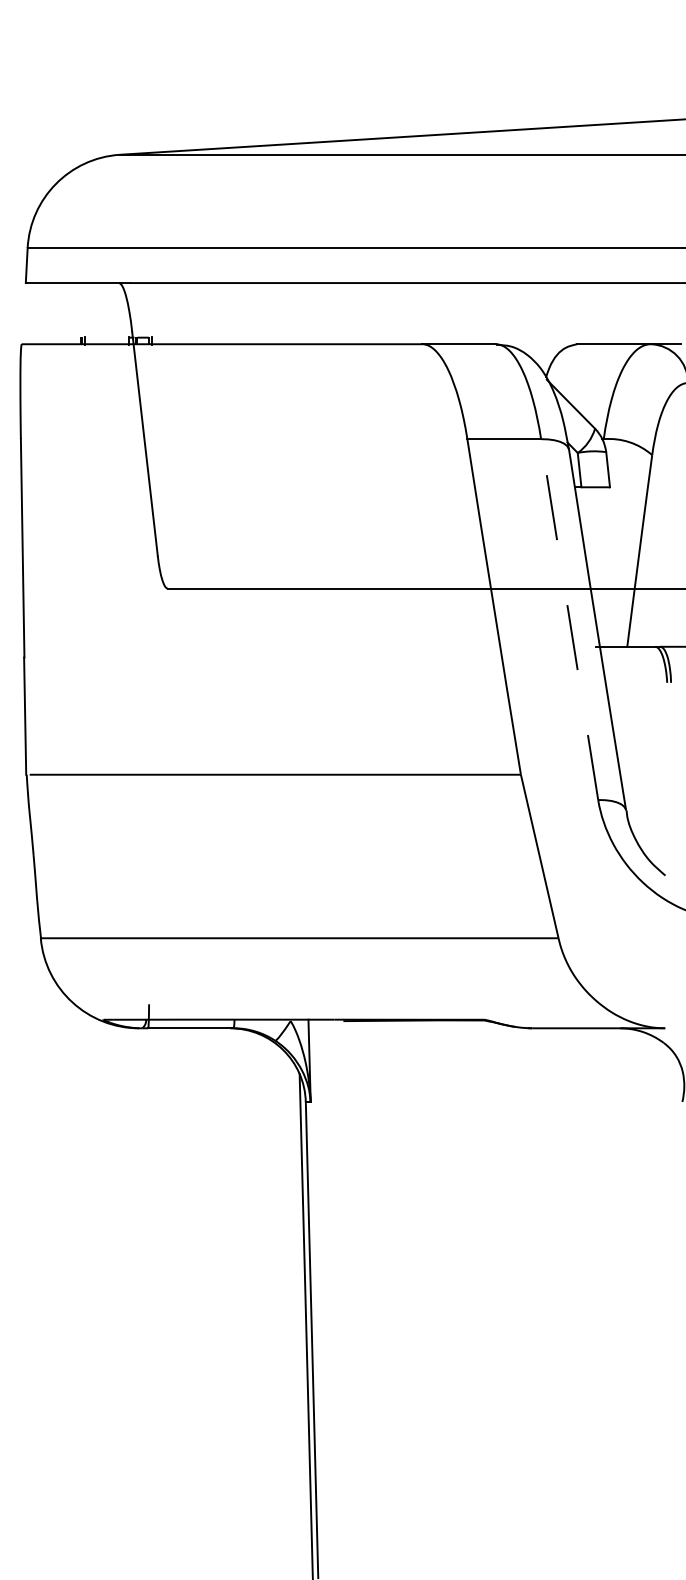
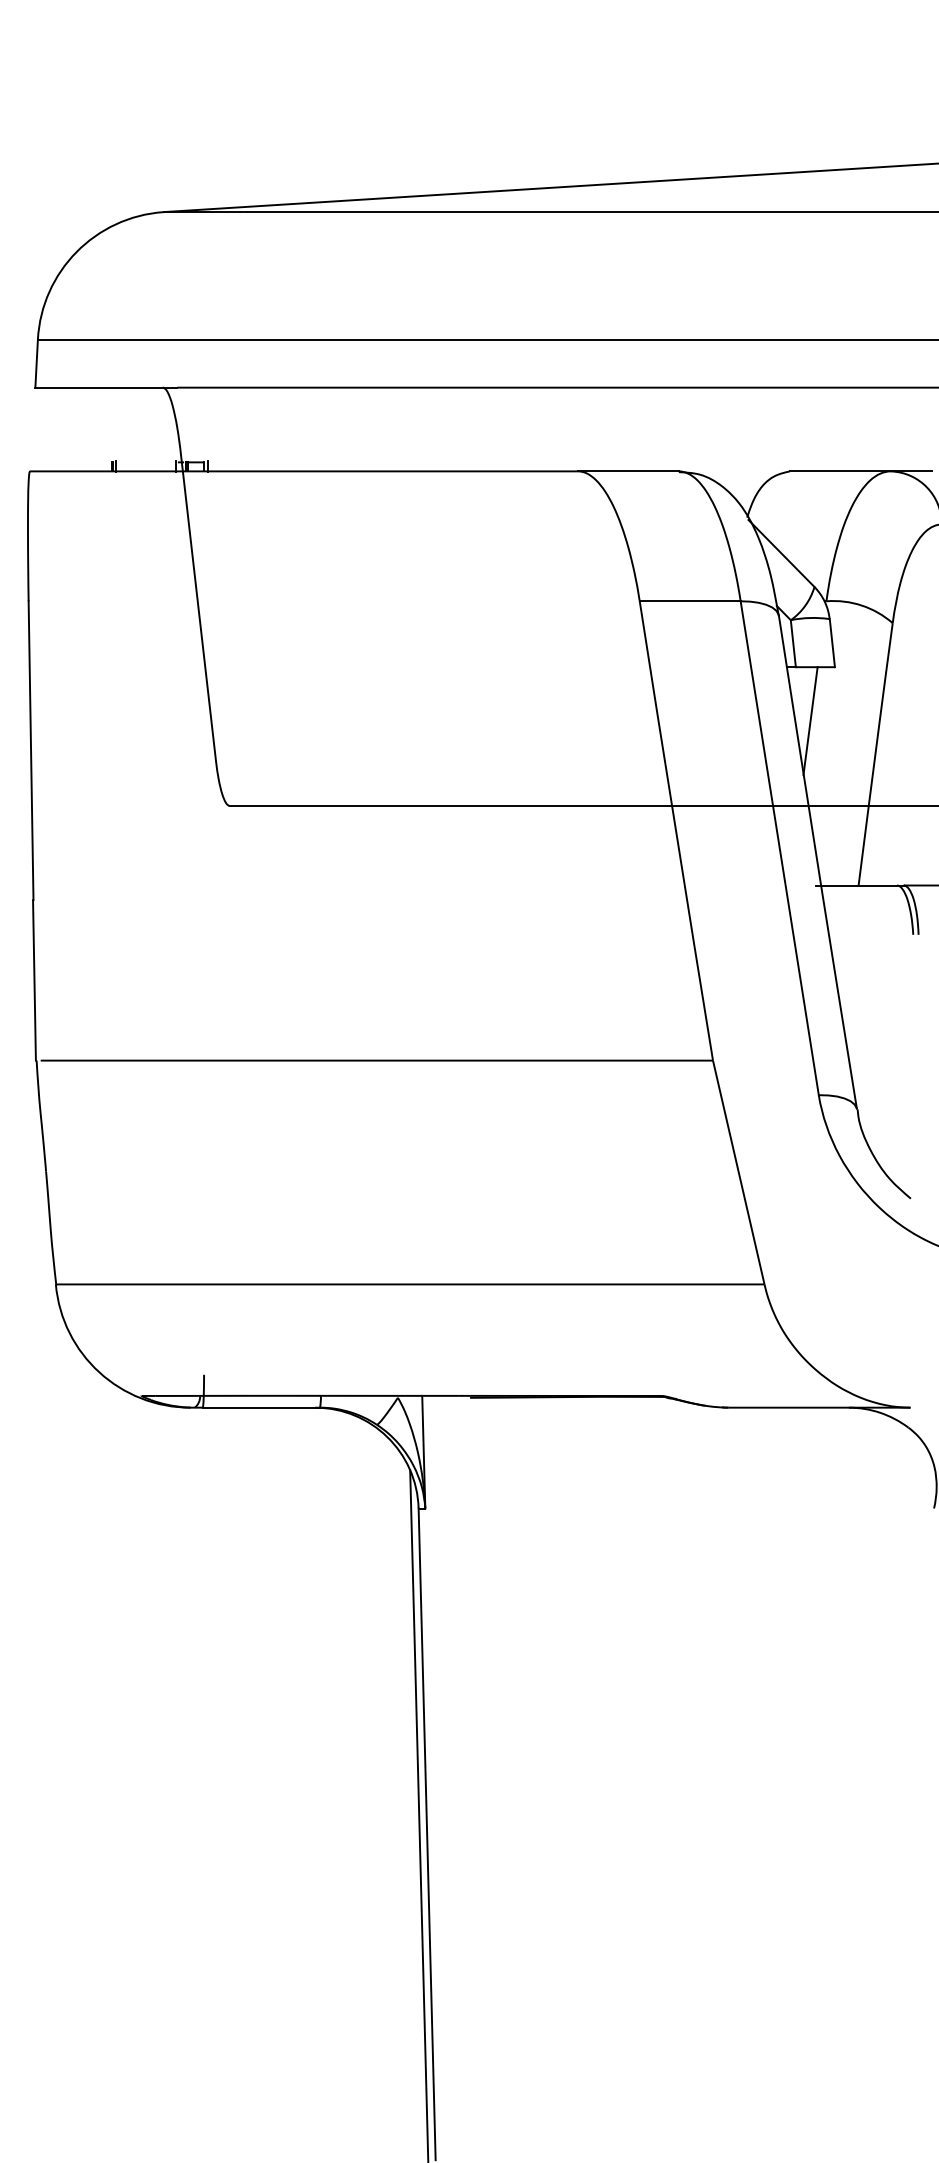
line: (592, 526) -> (810, 720), added
line: (569, 619) -> (779, 848), dashed -> solid

